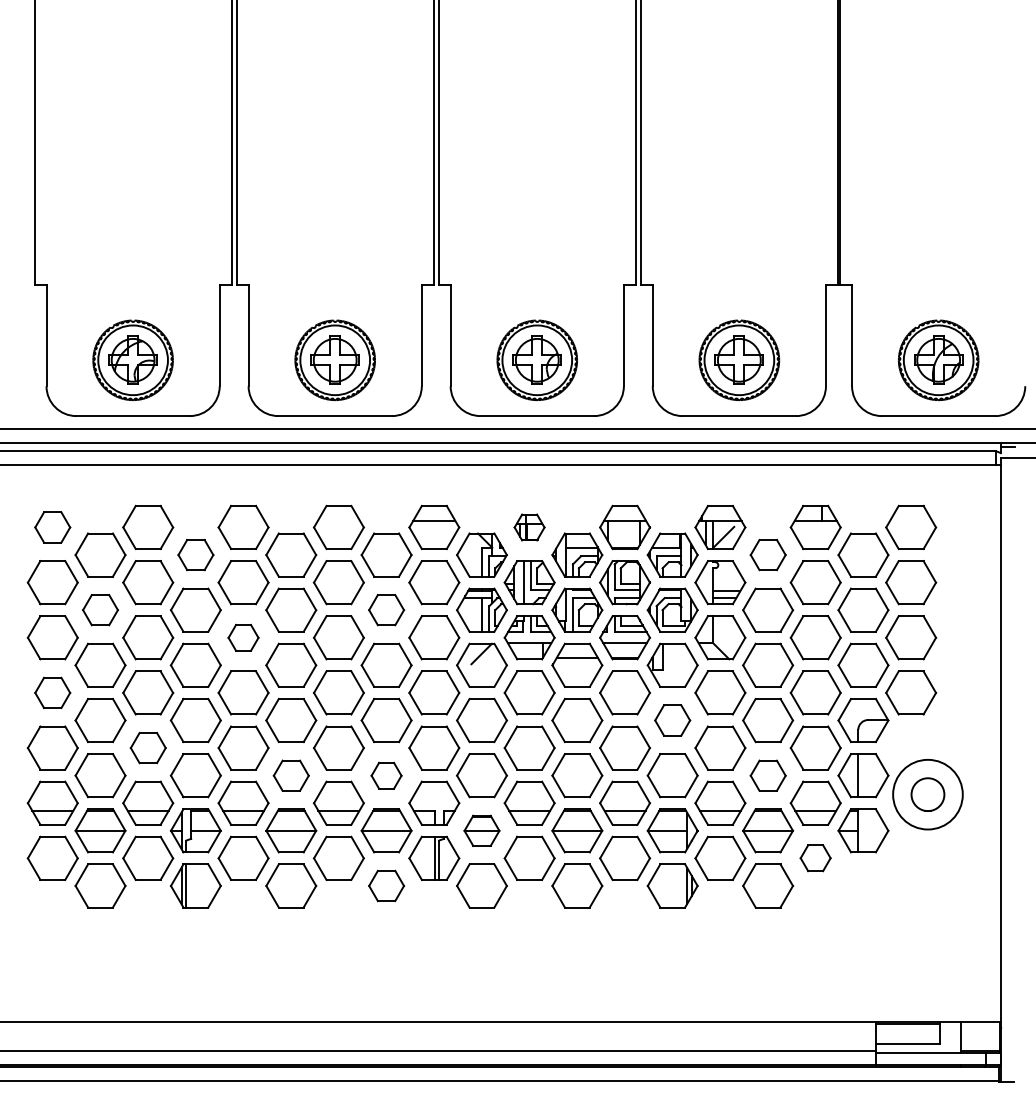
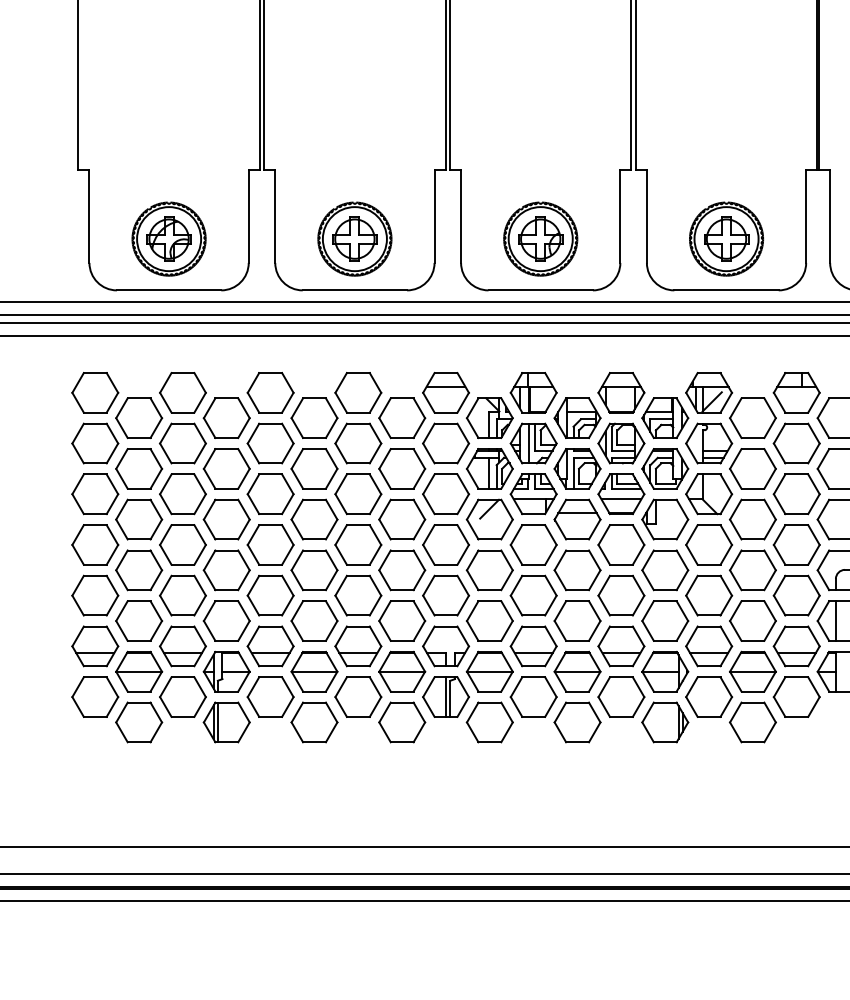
part: (52, 527) -> (94, 392), size x1.43
part: (529, 527) -> (533, 392), size x1.67
part: (195, 554) -> (226, 417), size x1.43
part: (768, 554) -> (753, 417), size x1.43
part: (100, 609) -> (139, 468), size x1.43
part: (386, 609) -> (402, 468), size x1.43
part: (243, 637) -> (270, 493), size x1.67
part: (52, 692) -> (94, 544), size x1.43
part: (672, 720) -> (665, 570), size x1.43
part: (148, 747) -> (183, 595), size x1.43
part: (291, 775) -> (314, 620), size x1.43
part: (386, 775) -> (402, 620), size x1.67
part: (768, 775) -> (753, 620), size x1.43
part: (481, 830) -> (489, 671), size x1.43
part: (815, 857) -> (796, 696), size x1.67
part: (386, 885) -> (402, 722), size x1.43

